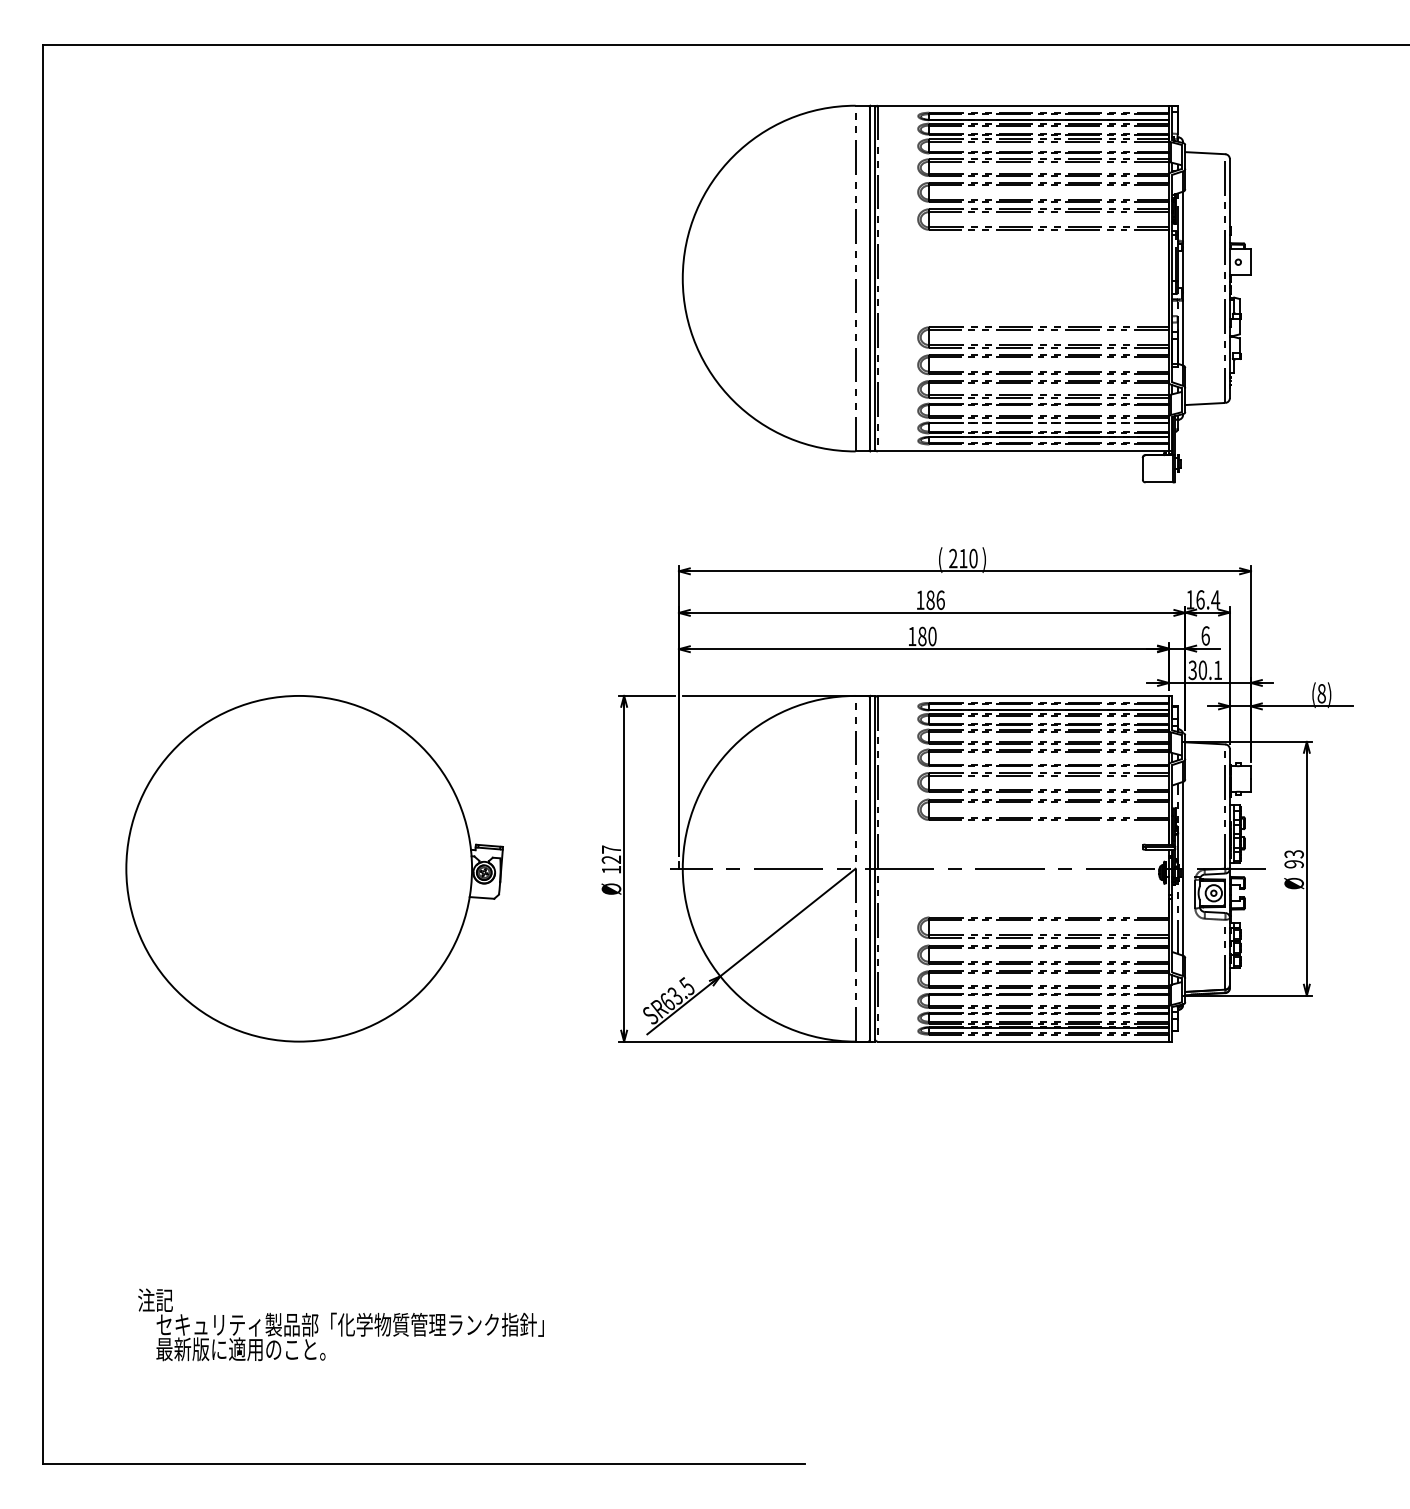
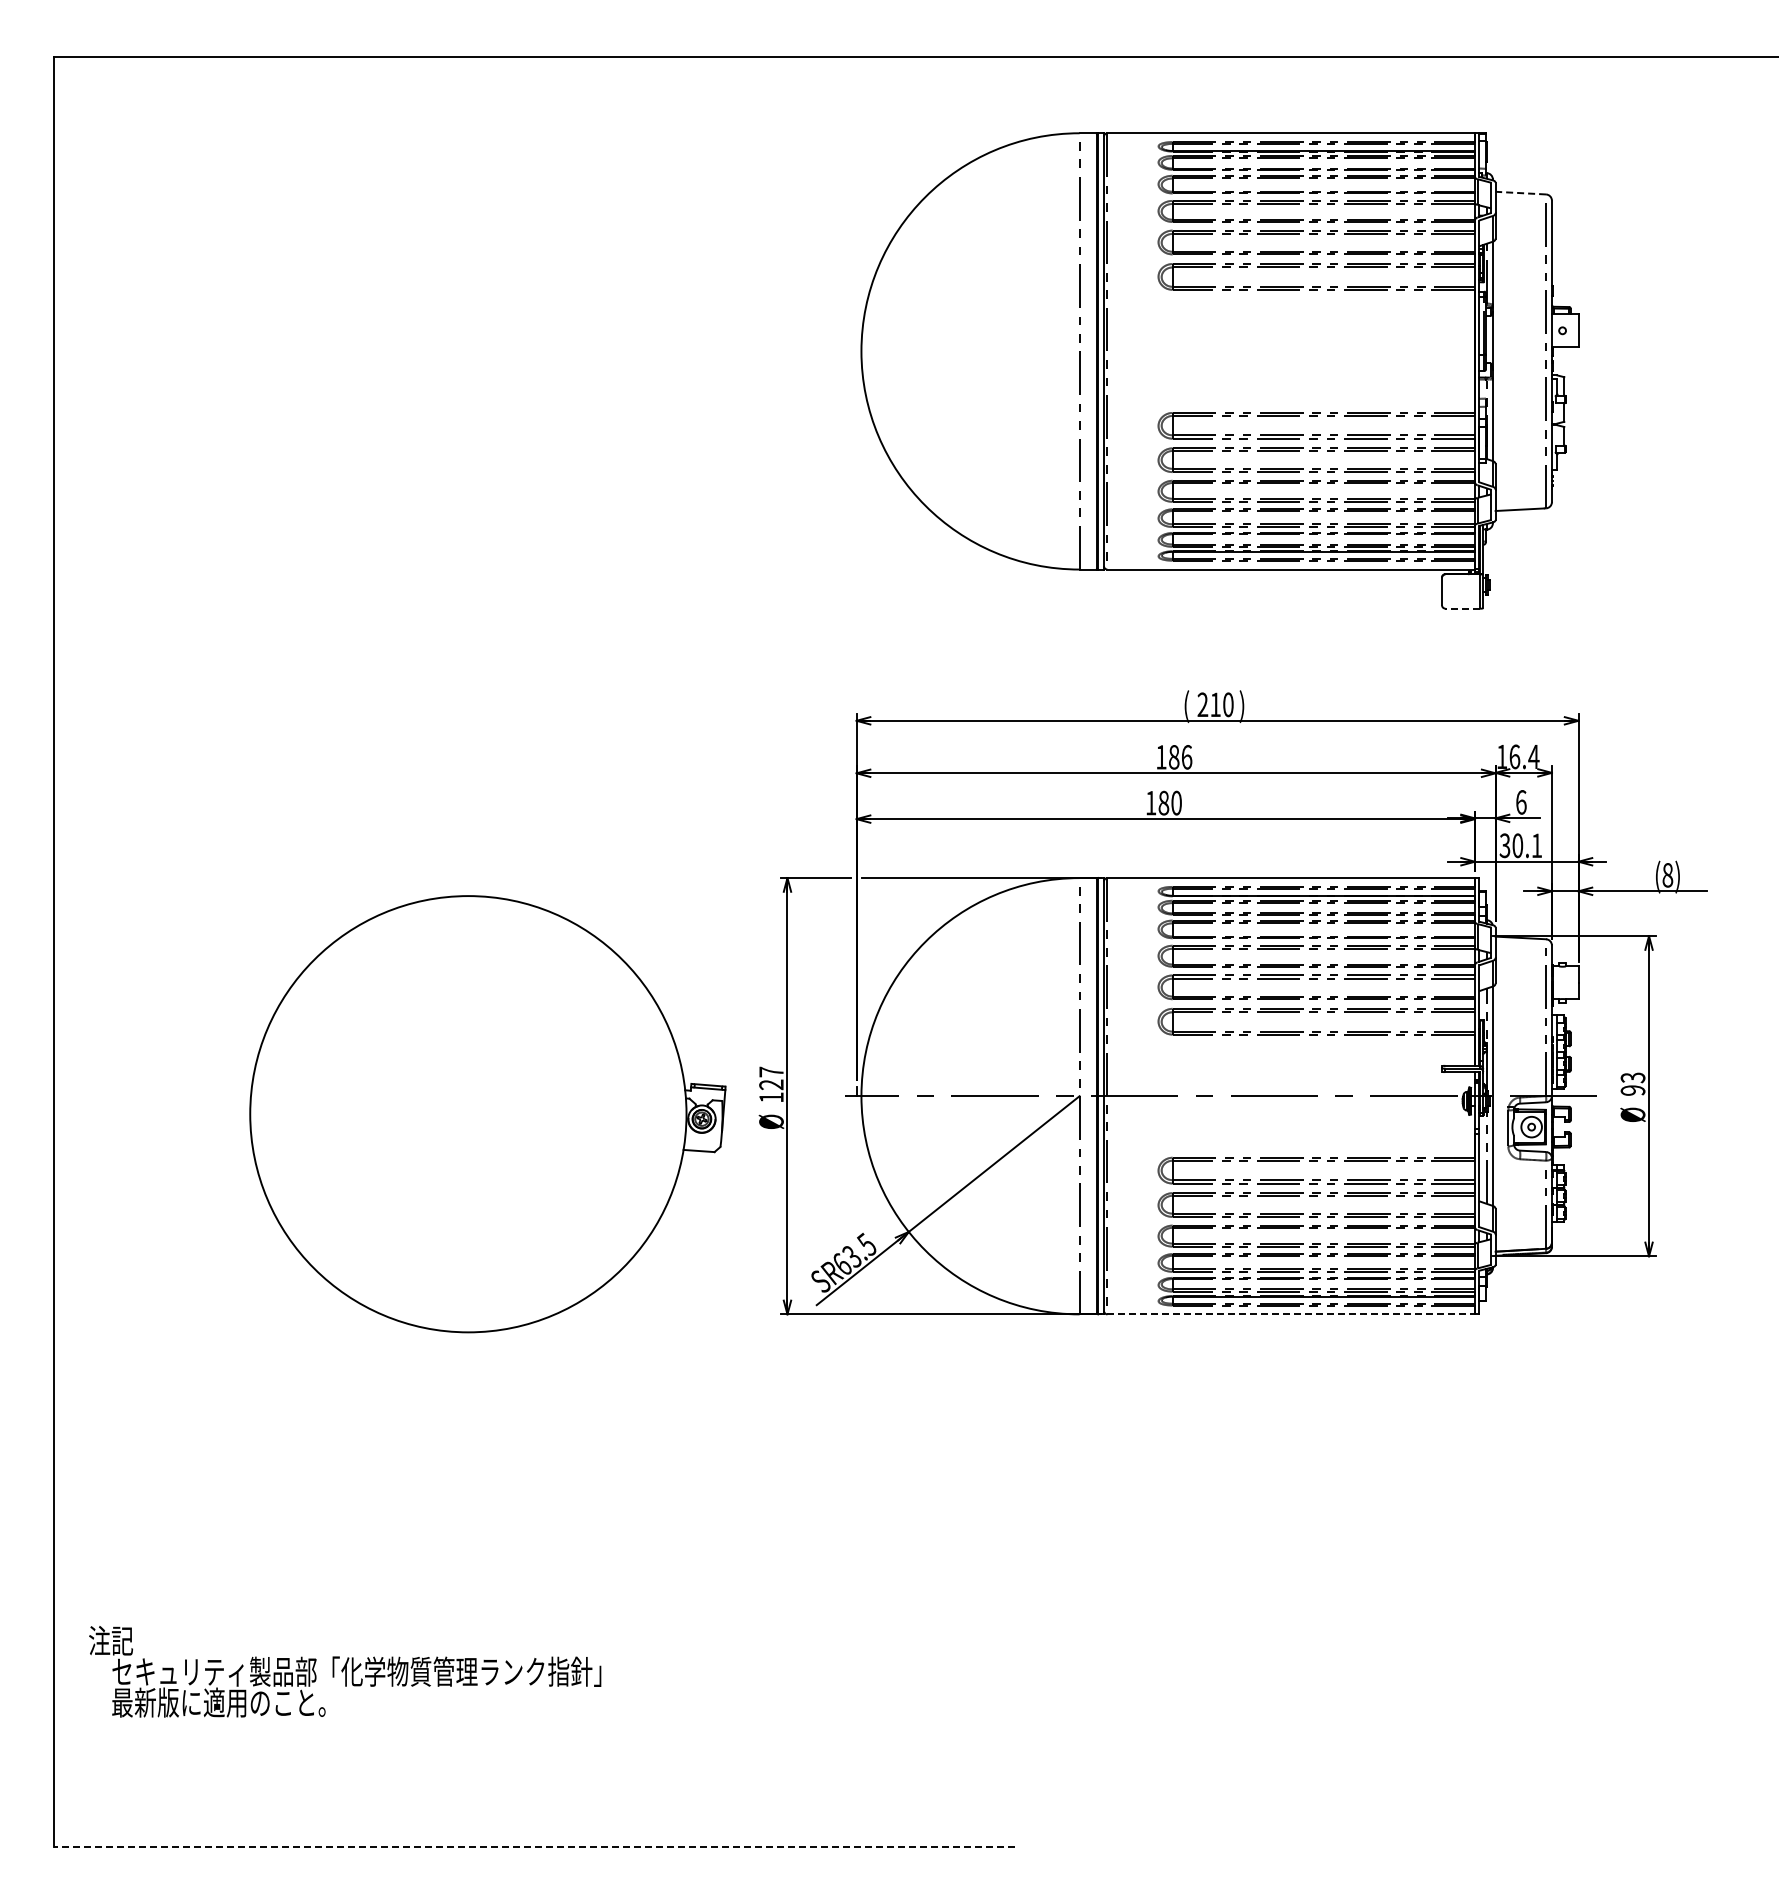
line: (1205, 153) -> (1520, 193), solid -> dashed
line: (1159, 482) -> (1462, 608), solid -> dashed
part: (314, 869) -> (487, 1114), moved
line: (1023, 1041) -> (1291, 1314), solid -> dashed
text: (341, 1324) -> (345, 1671), moved
line: (423, 1463) -> (534, 1846), solid -> dashed

